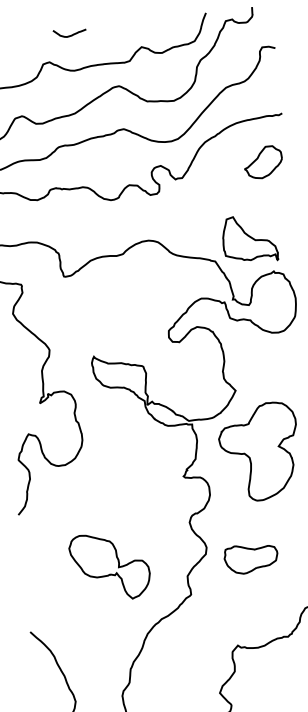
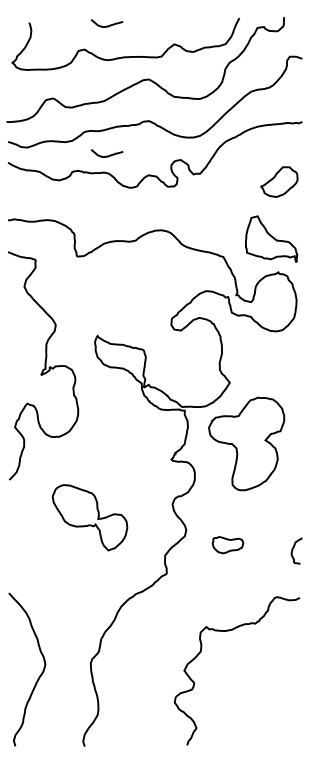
part: (263, 161) -> (279, 181), moved
curve: (83, 169) -> (106, 155), added
part: (249, 238) -> (271, 238), moved
part: (250, 558) -> (227, 544), size x0.6
part: (109, 566) -> (89, 517), moved

